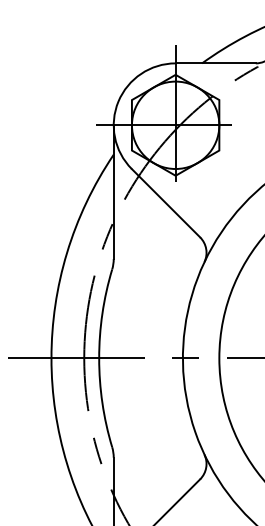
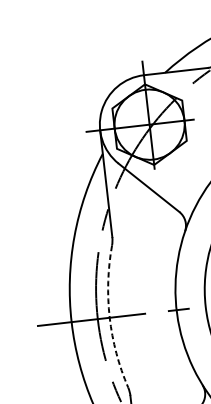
arc: (99, 358) -> (110, 317), solid -> dashed

